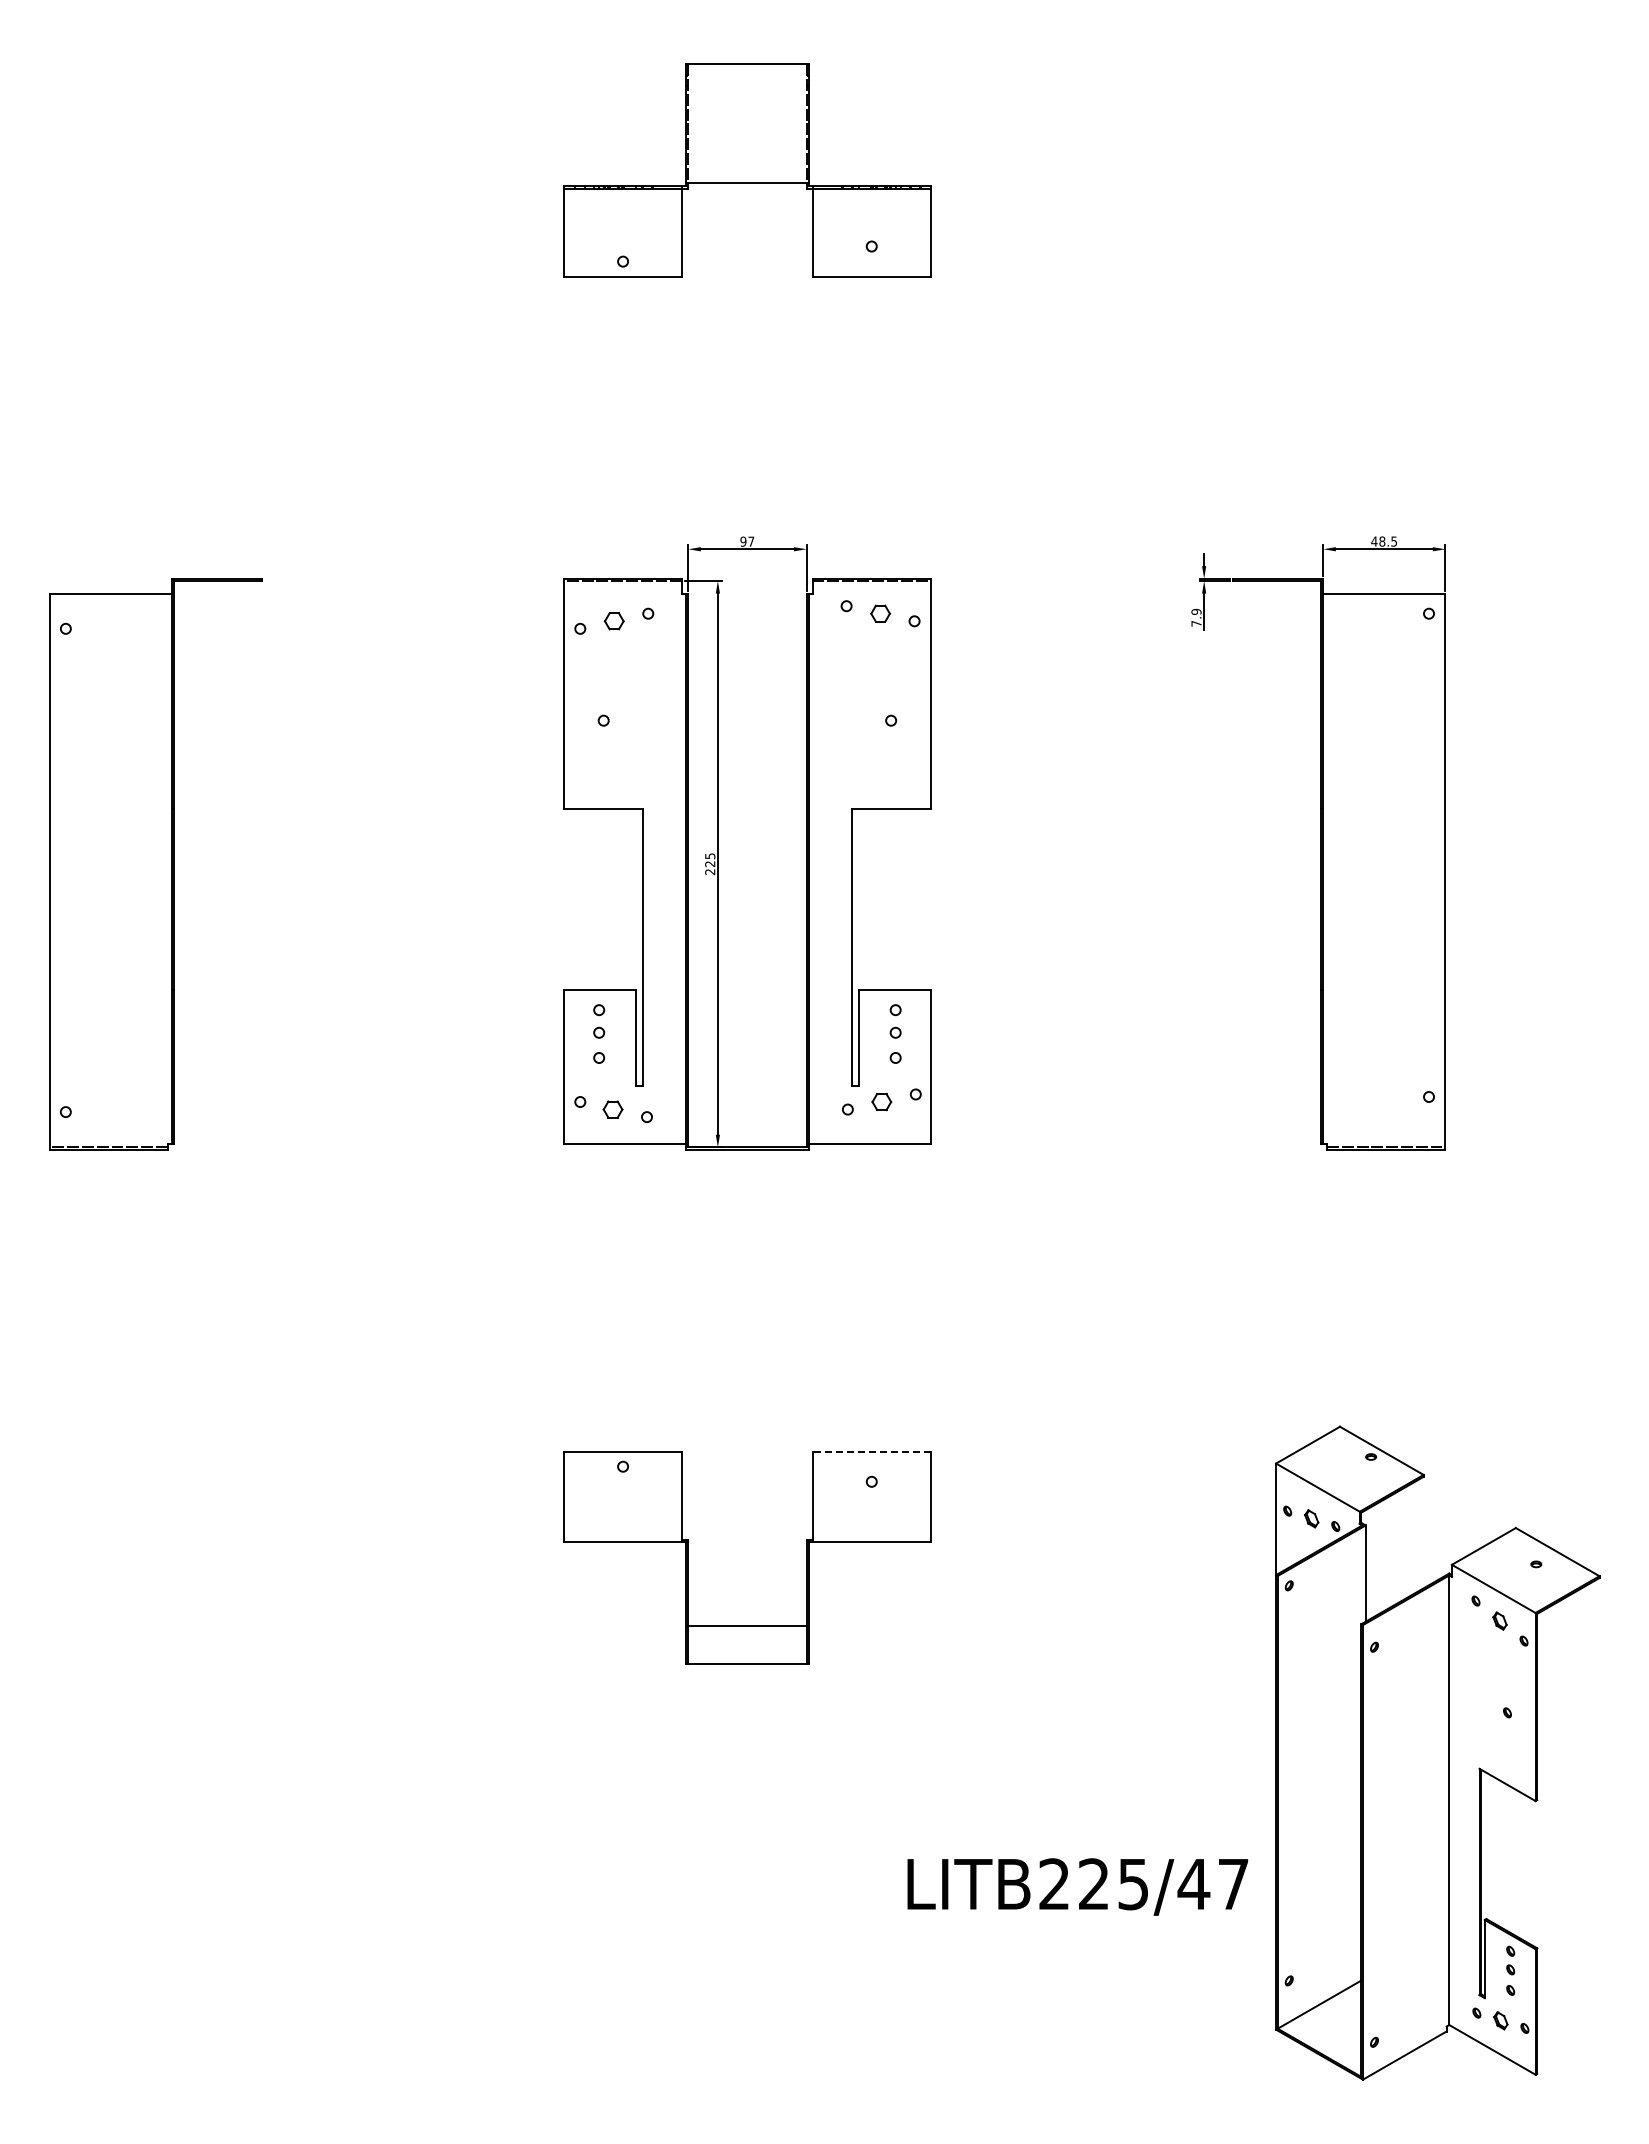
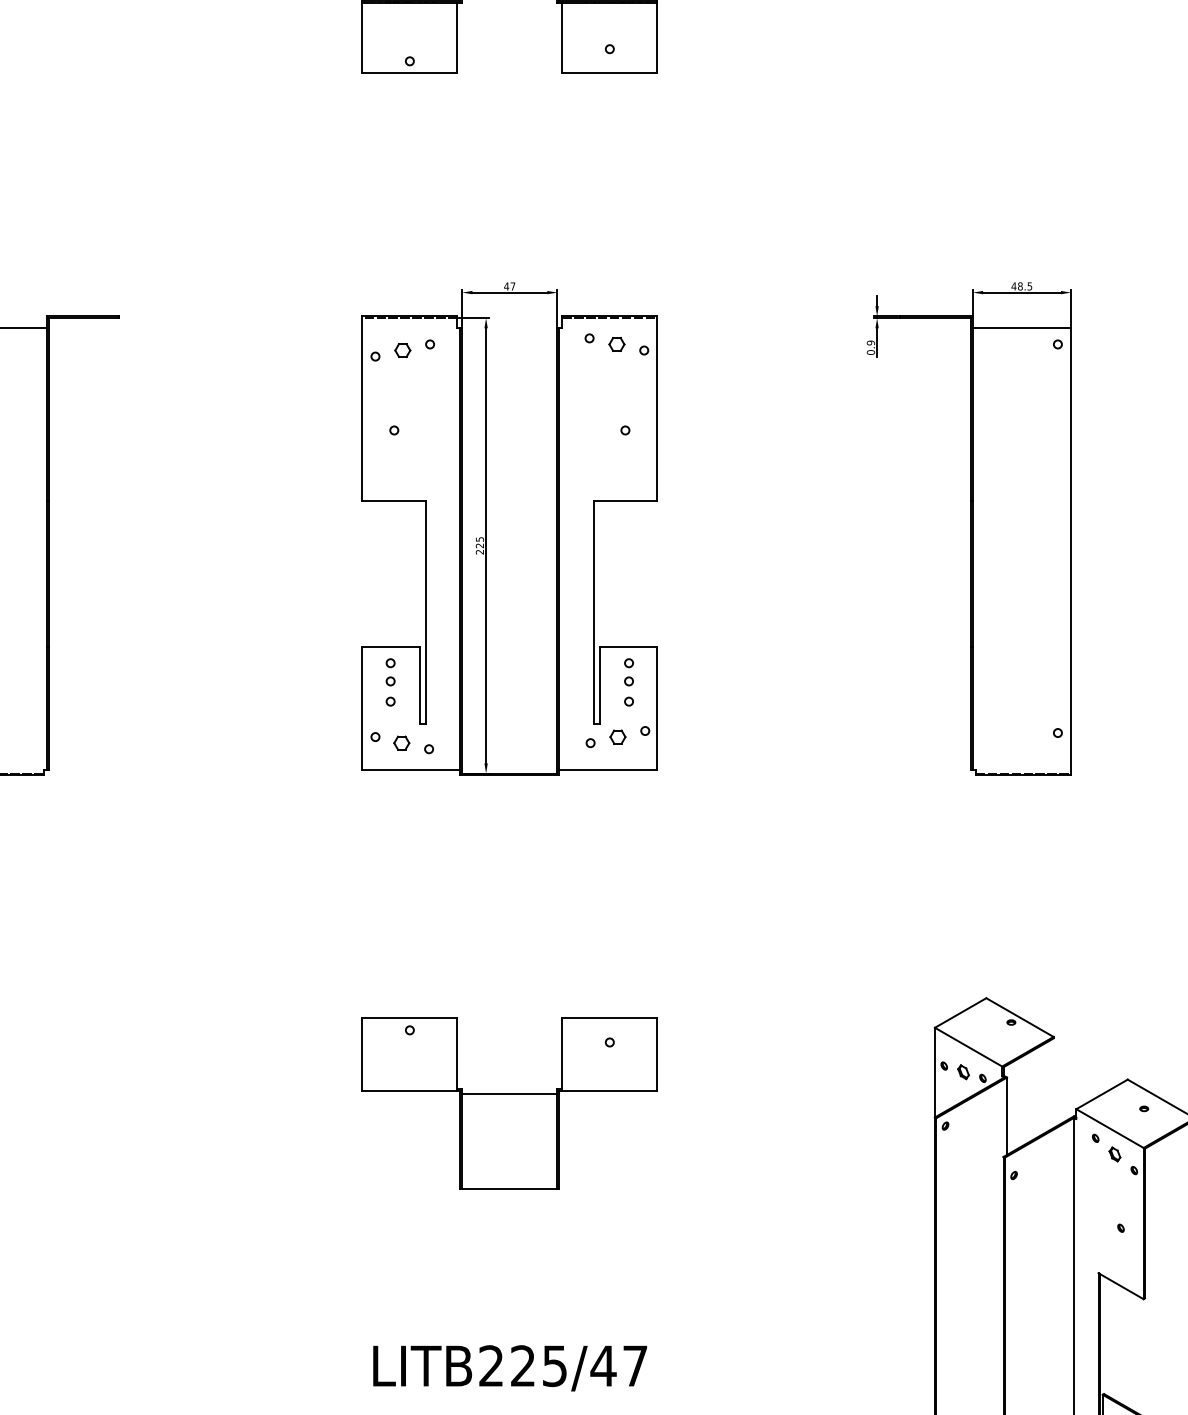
text: (743, 541) -> (506, 286), 97 -> 47
text: (1196, 623) -> (870, 352), 7.9 -> 0.9
line: (871, 1451) -> (609, 1018), dashed -> solid
line: (747, 1625) -> (509, 1093), moved
text: (1077, 1886) -> (509, 1367), moved

